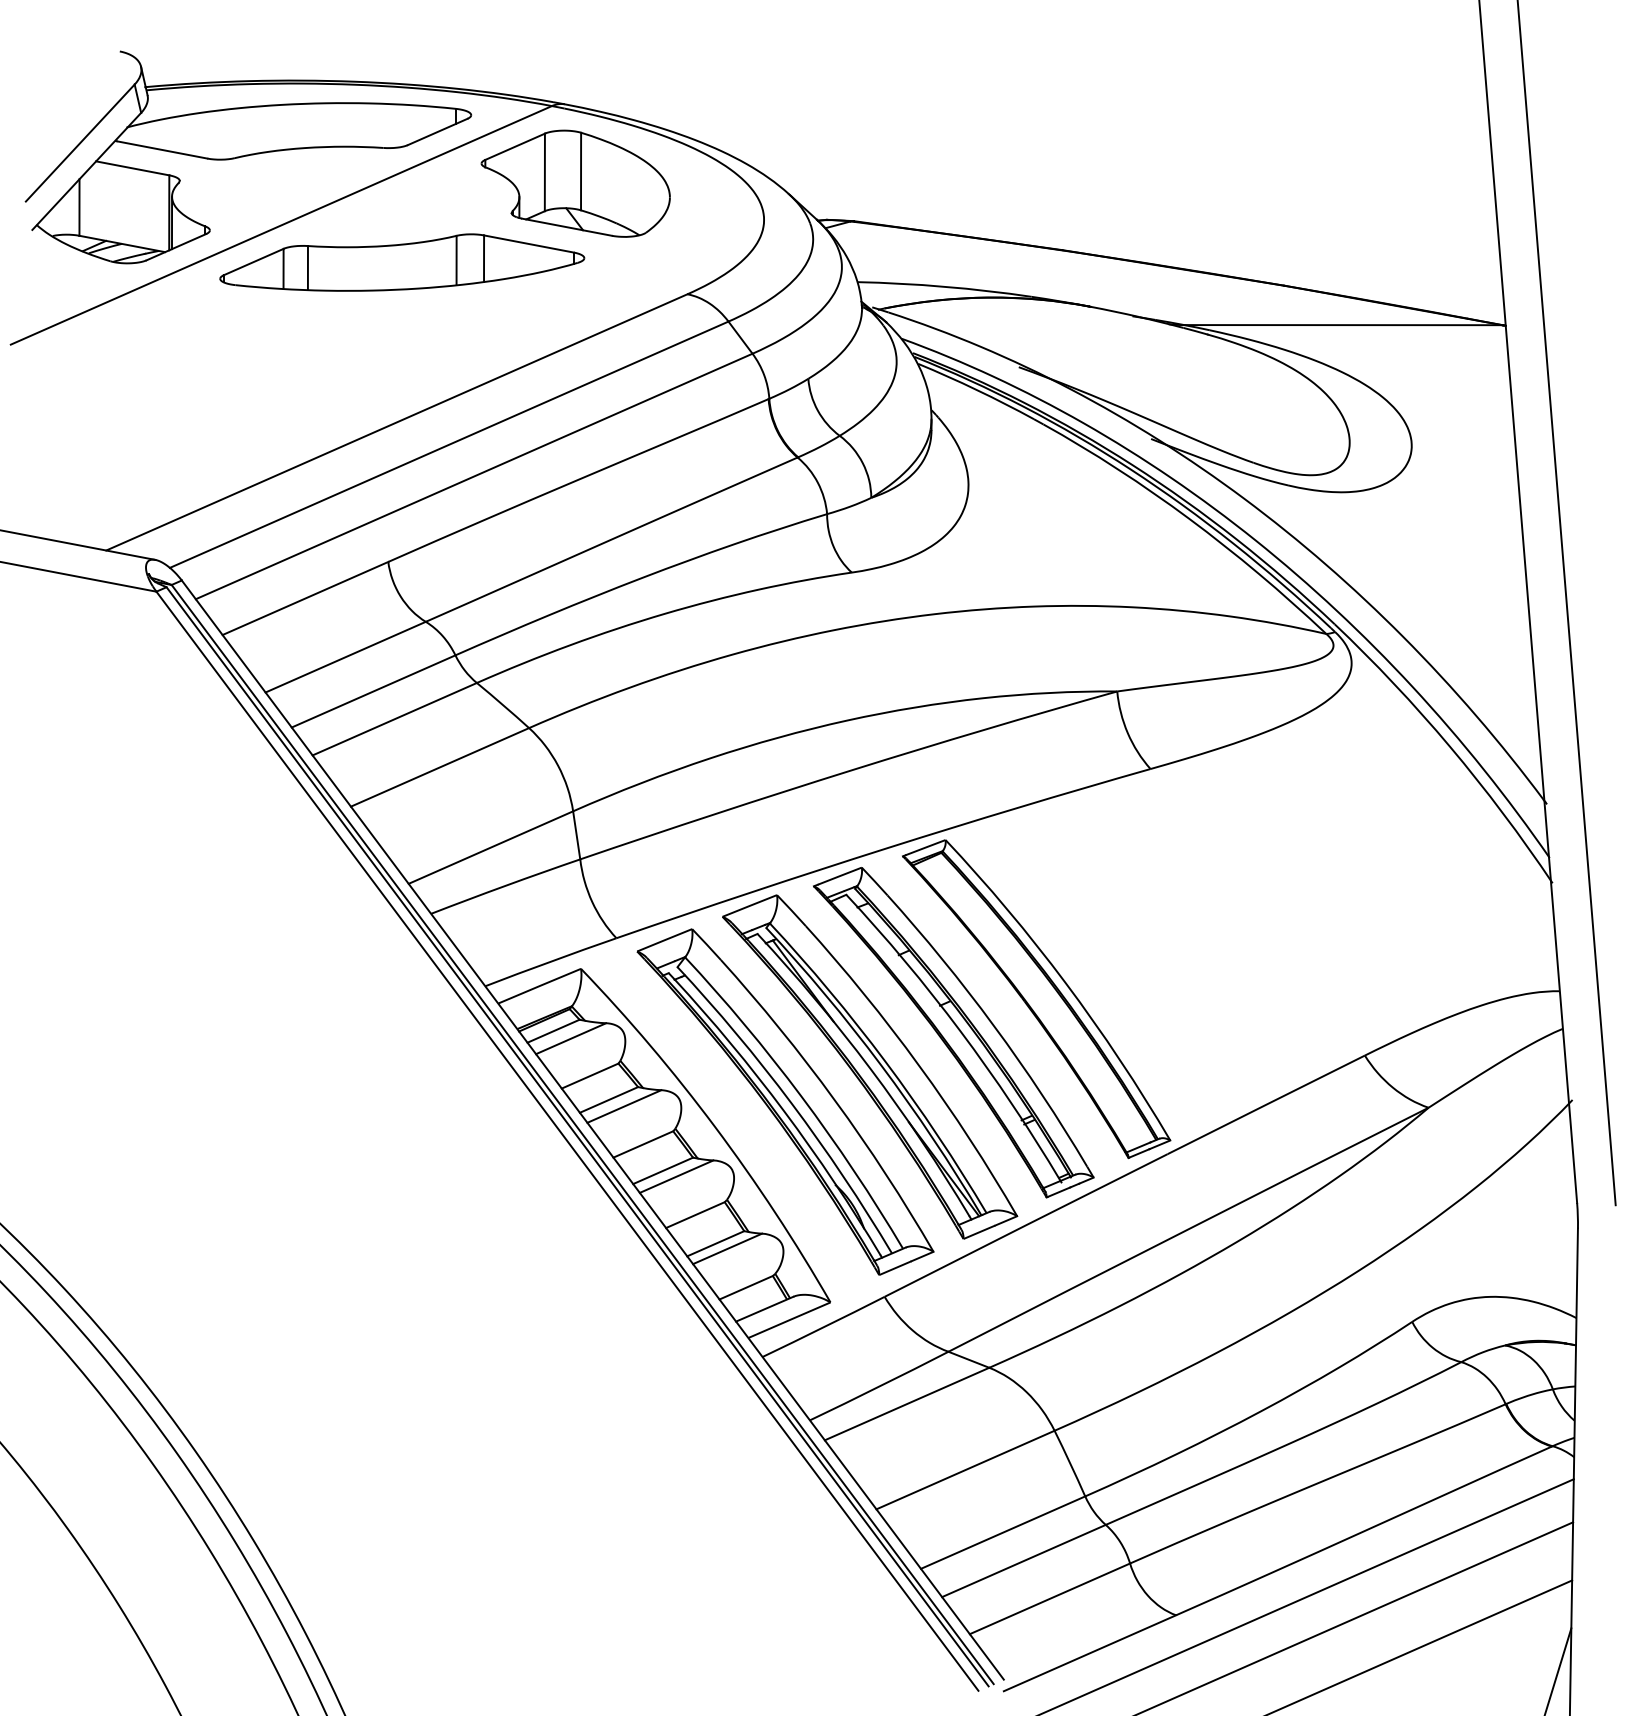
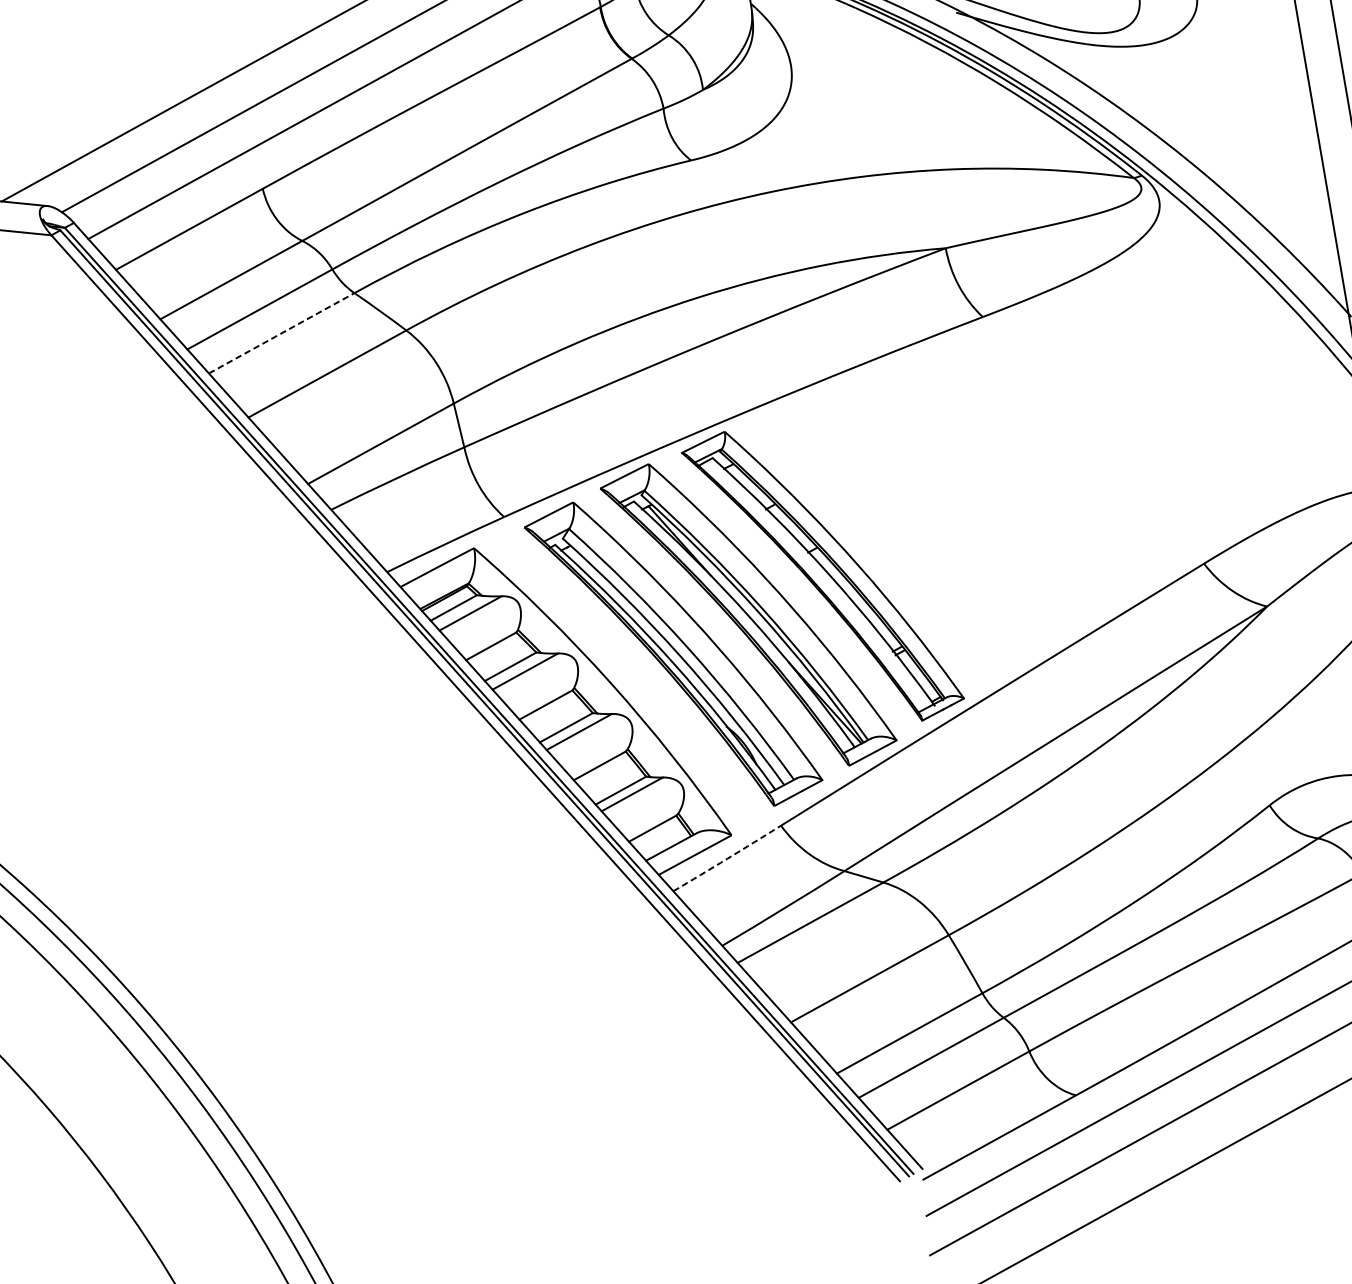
line: (394, 719) -> (281, 333), solid -> dashed
part: (1036, 999) -> (896, 538), removed
arc: (823, 1327) -> (727, 859), solid -> dashed

